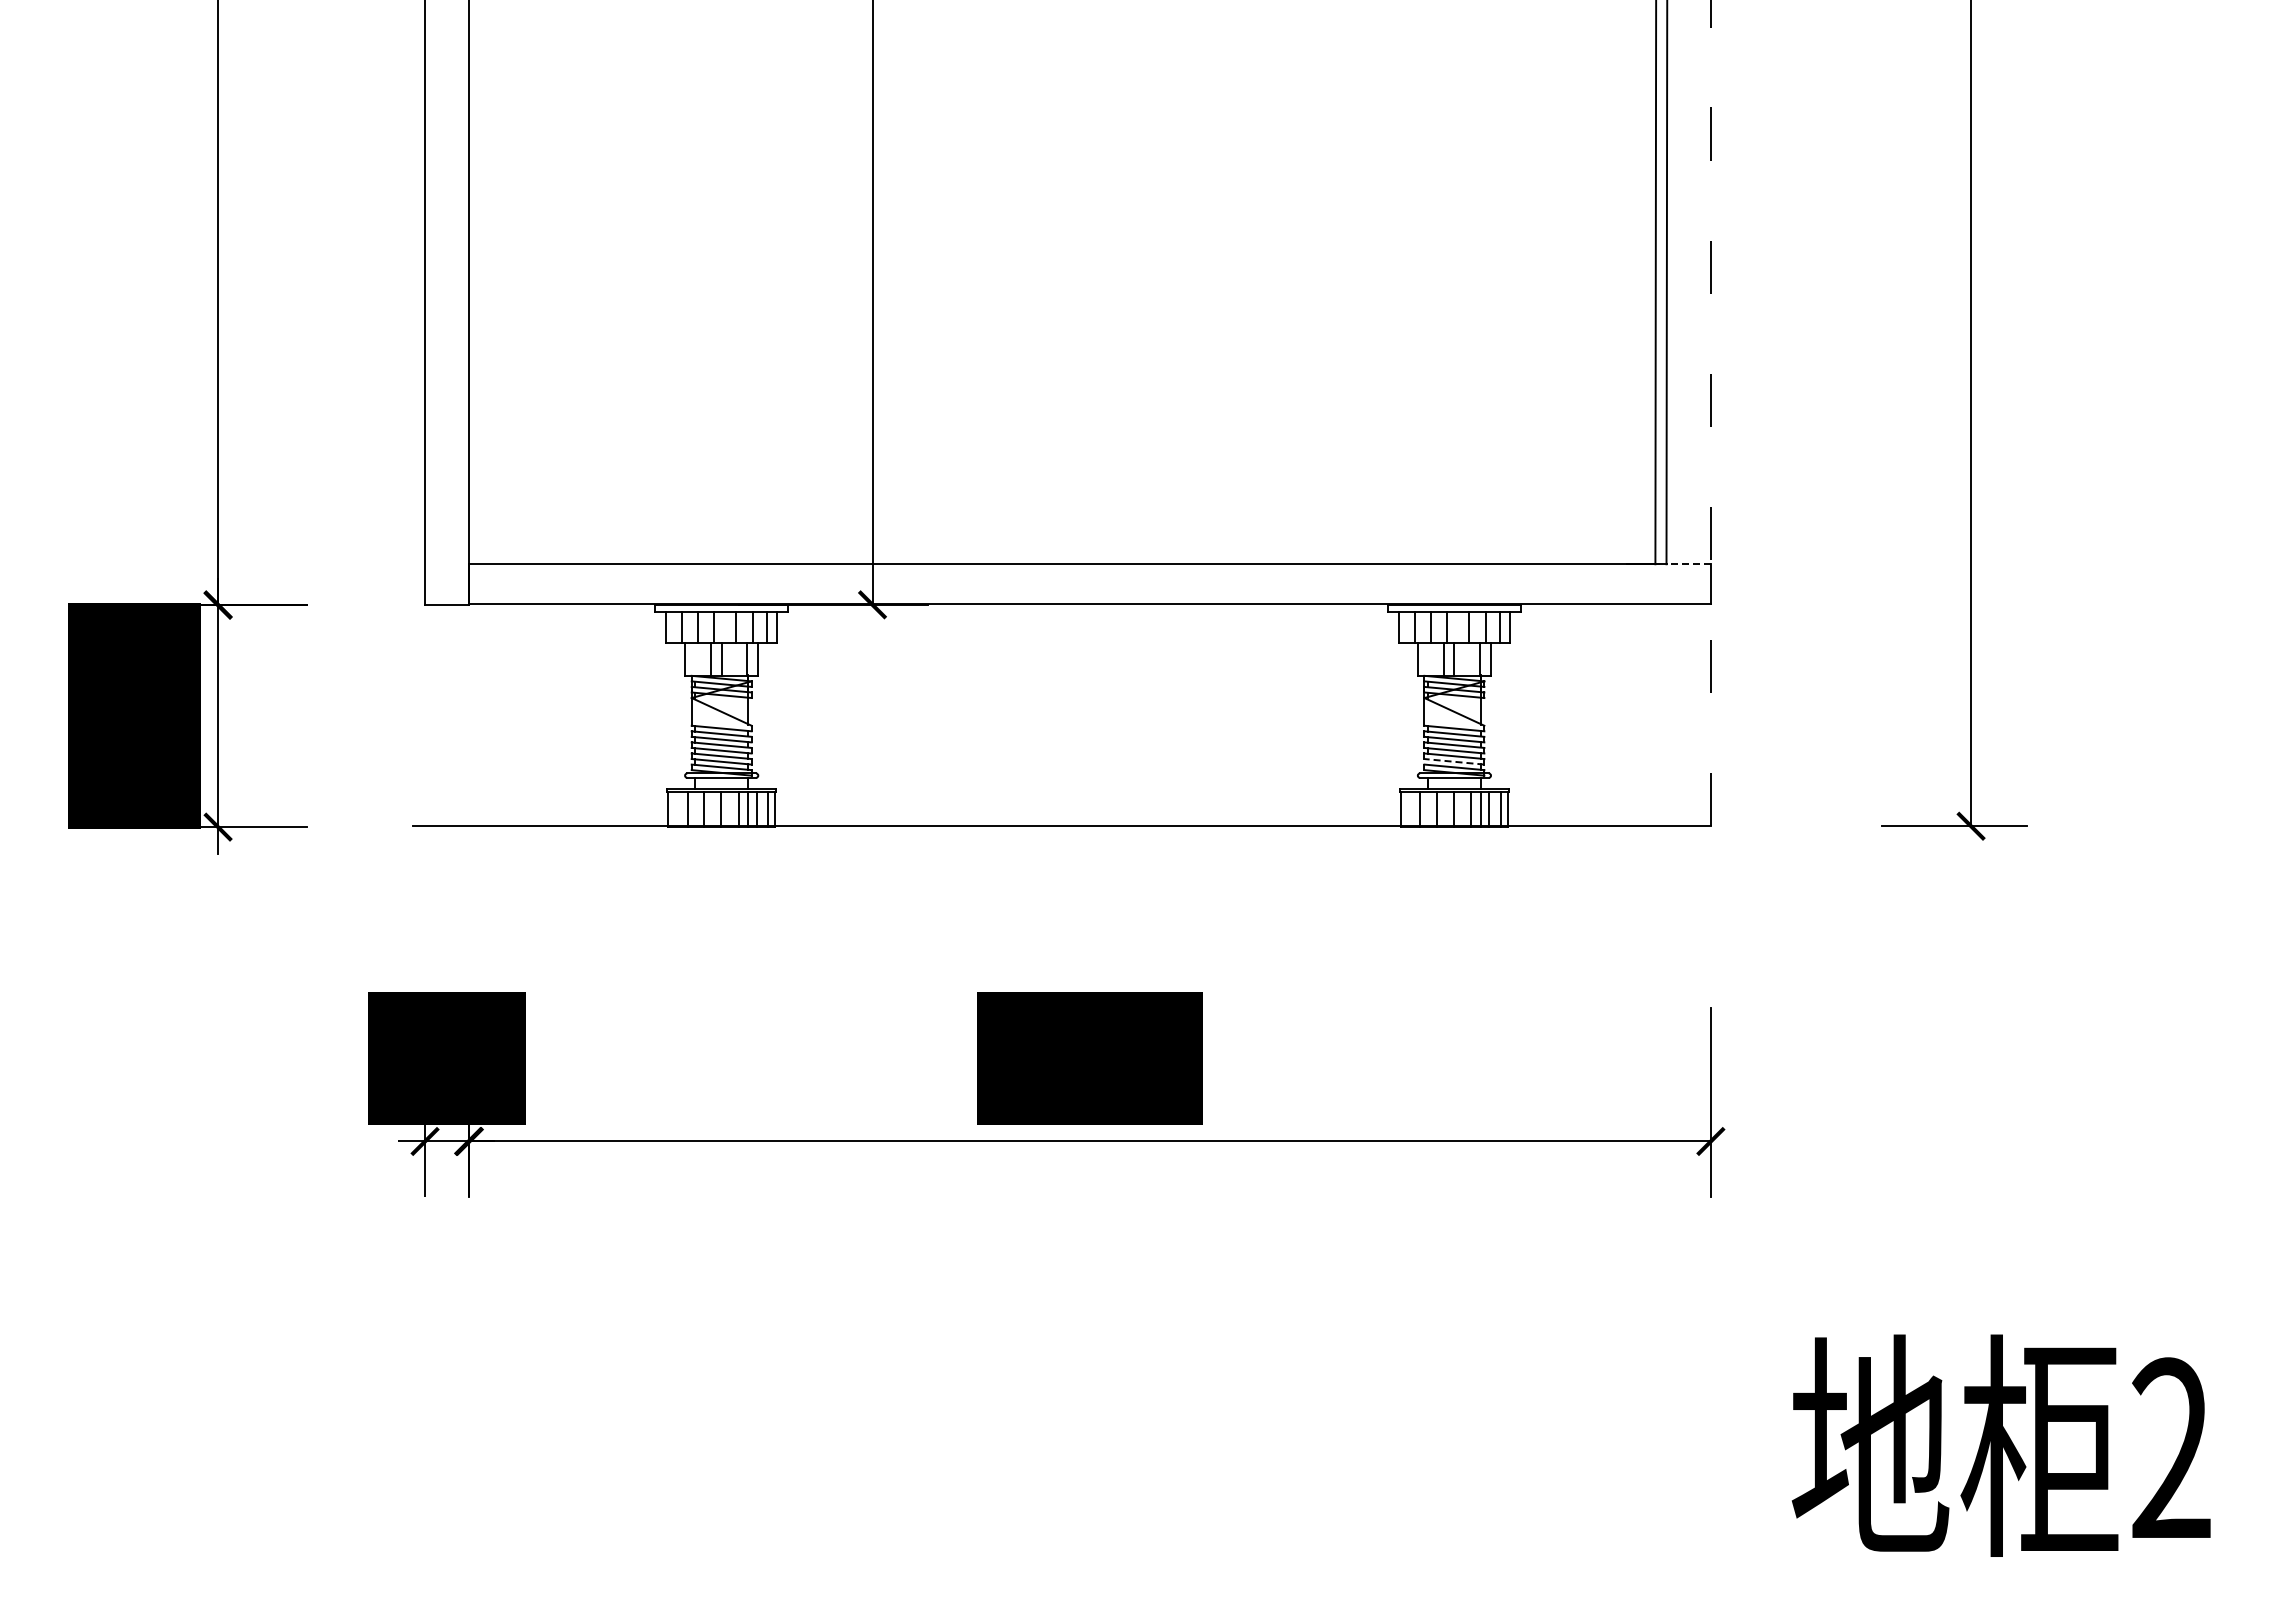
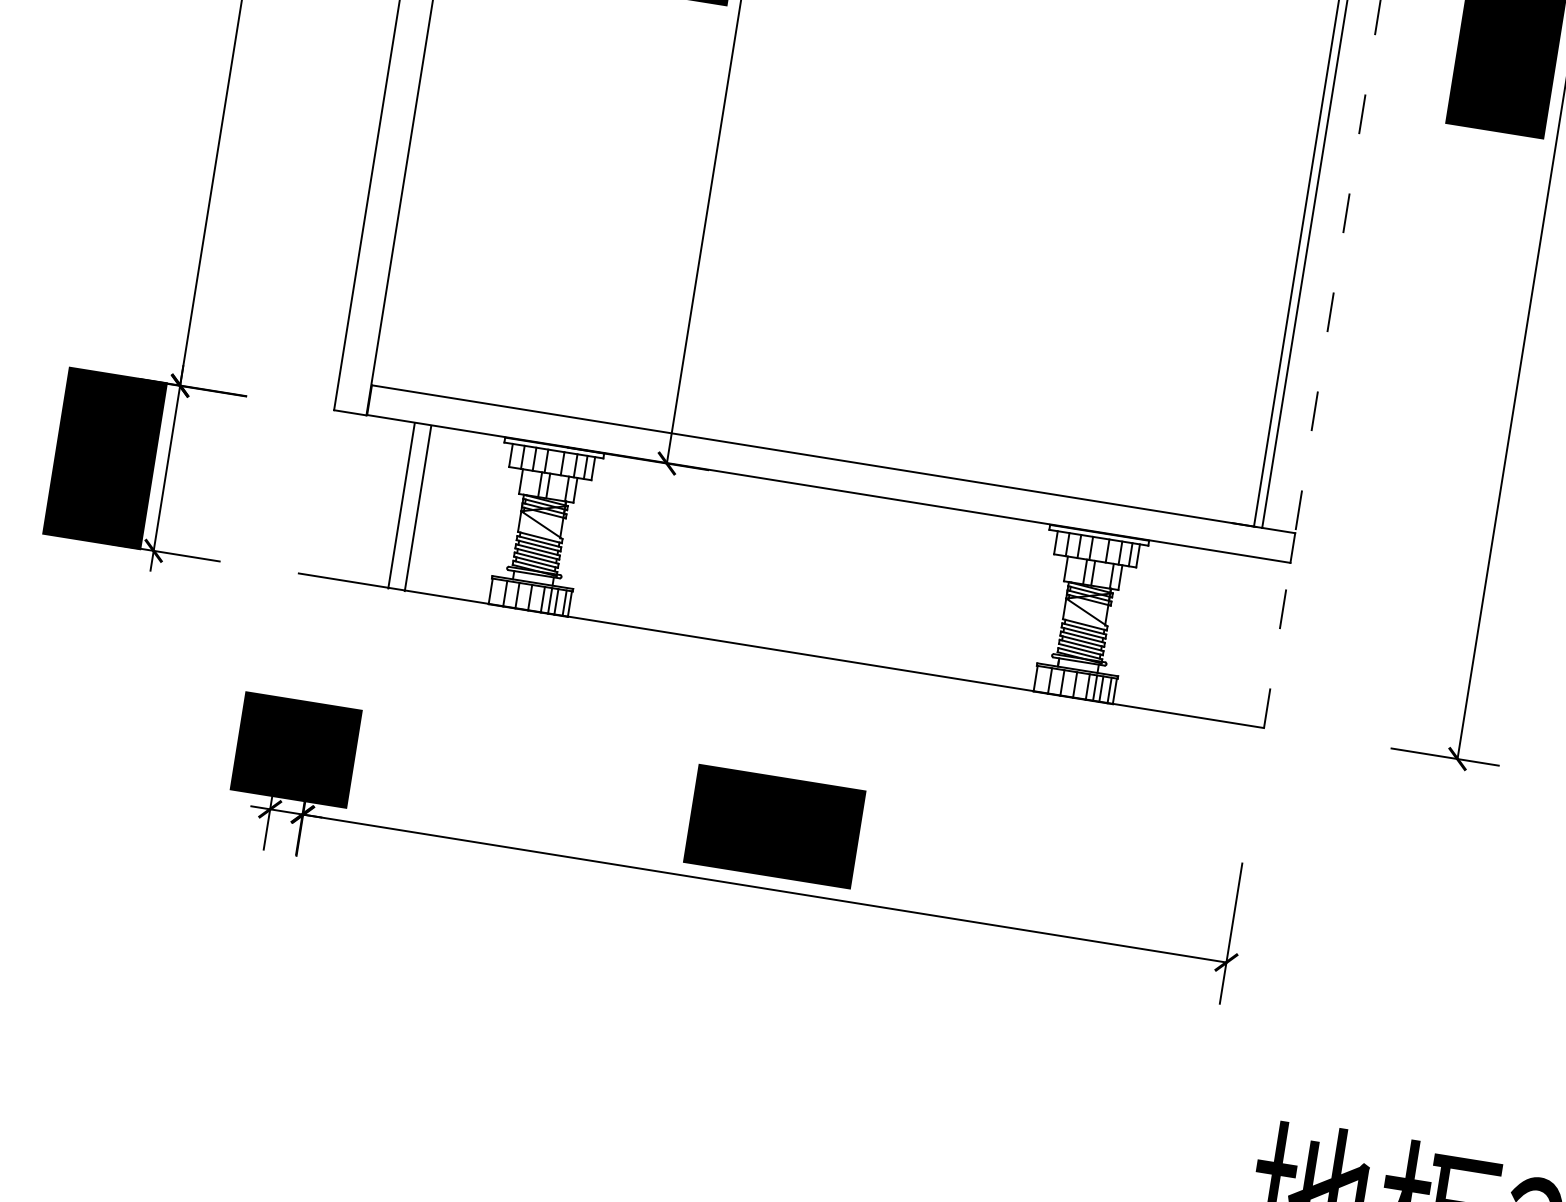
line: (1688, 564) -> (1278, 530), dashed -> solid
line: (533, 716) -> (401, 506), added
line: (555, 716) -> (417, 508), added
line: (1453, 761) -> (1080, 649), dashed -> solid

